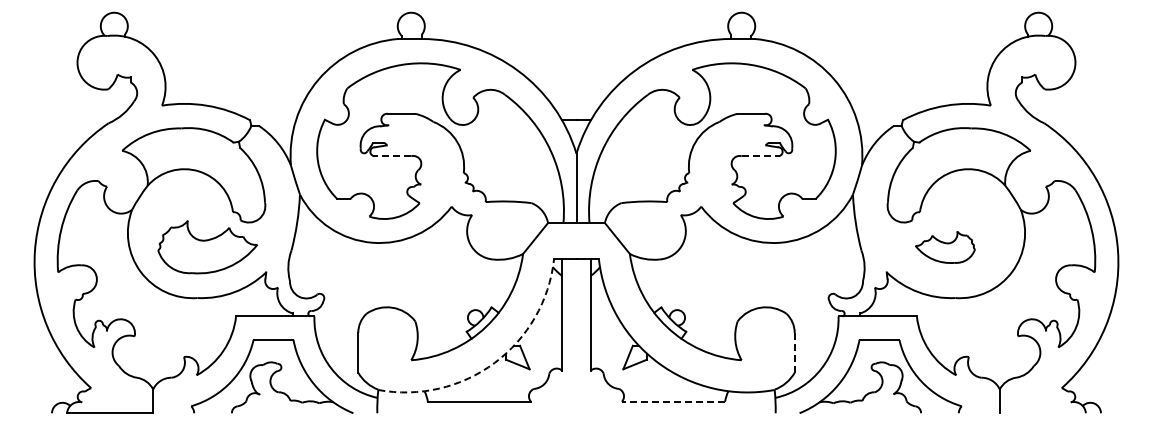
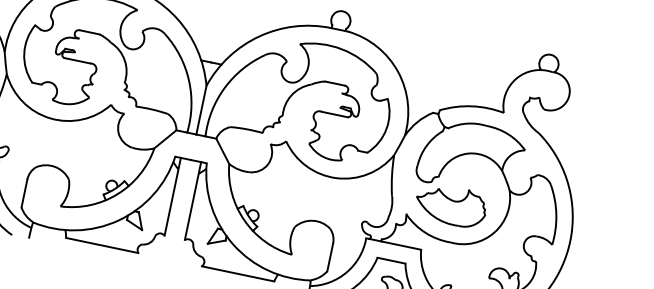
line: (392, 156) -> (77, 60), dashed -> solid
line: (760, 156) -> (335, 114), dashed -> solid
part: (945, 247) -> (451, 205), size x1.67
line: (794, 352) -> (330, 257), dashed -> solid
arc: (494, 363) -> (118, 220), dashed -> solid
line: (673, 401) -> (238, 273), dashed -> solid

